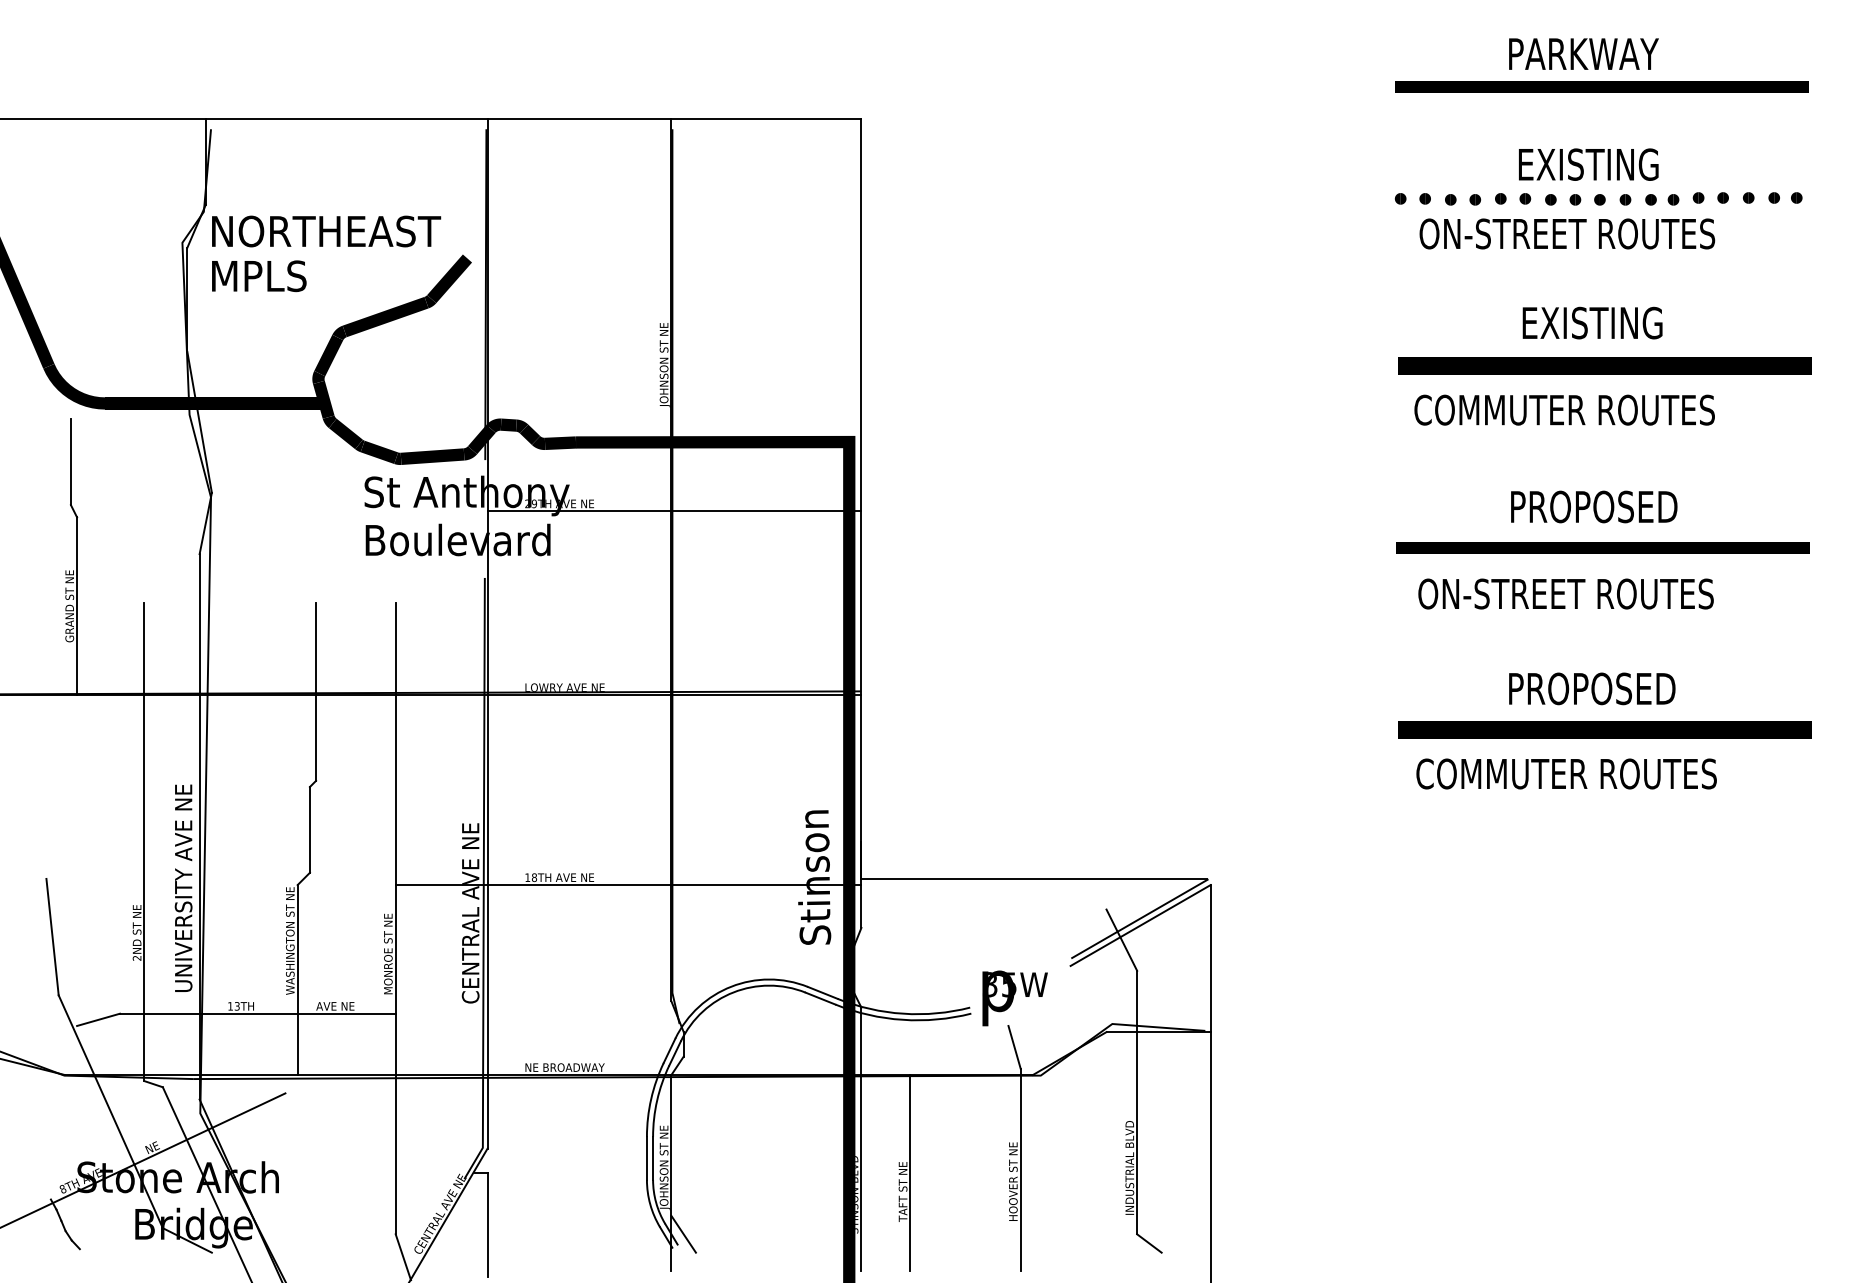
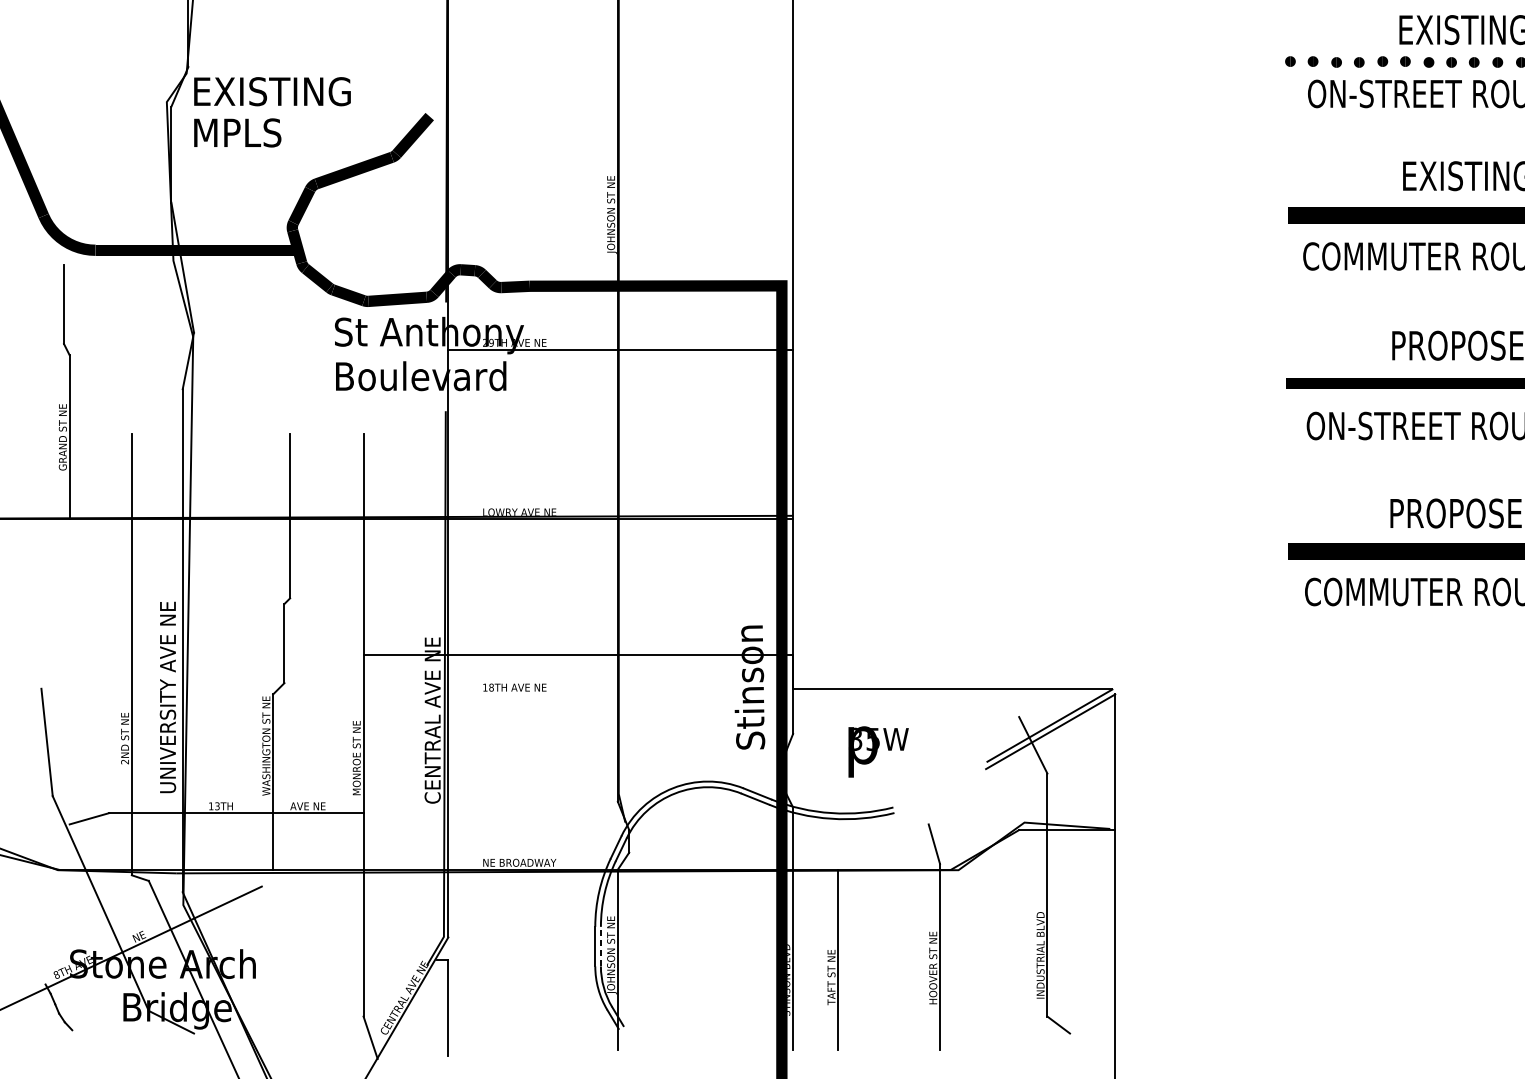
text: (328, 231) -> (301, 91), NORTHEAST -> EXISTING
line: (628, 885) -> (578, 655), moved
text: (1014, 998) -> (878, 752), moved
line: (653, 1157) -> (601, 945), solid -> dashed
line: (683, 1233) -> (628, 1015), removed

